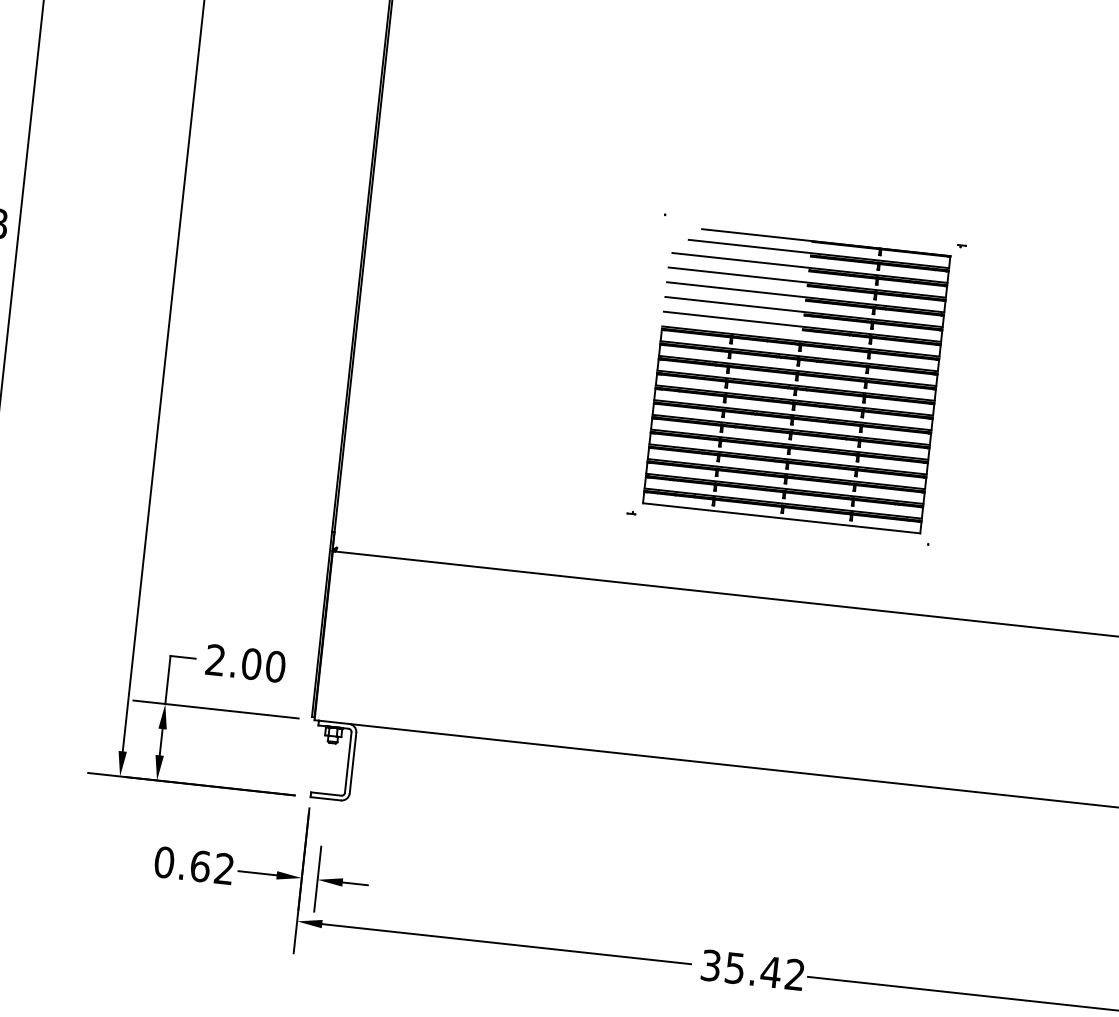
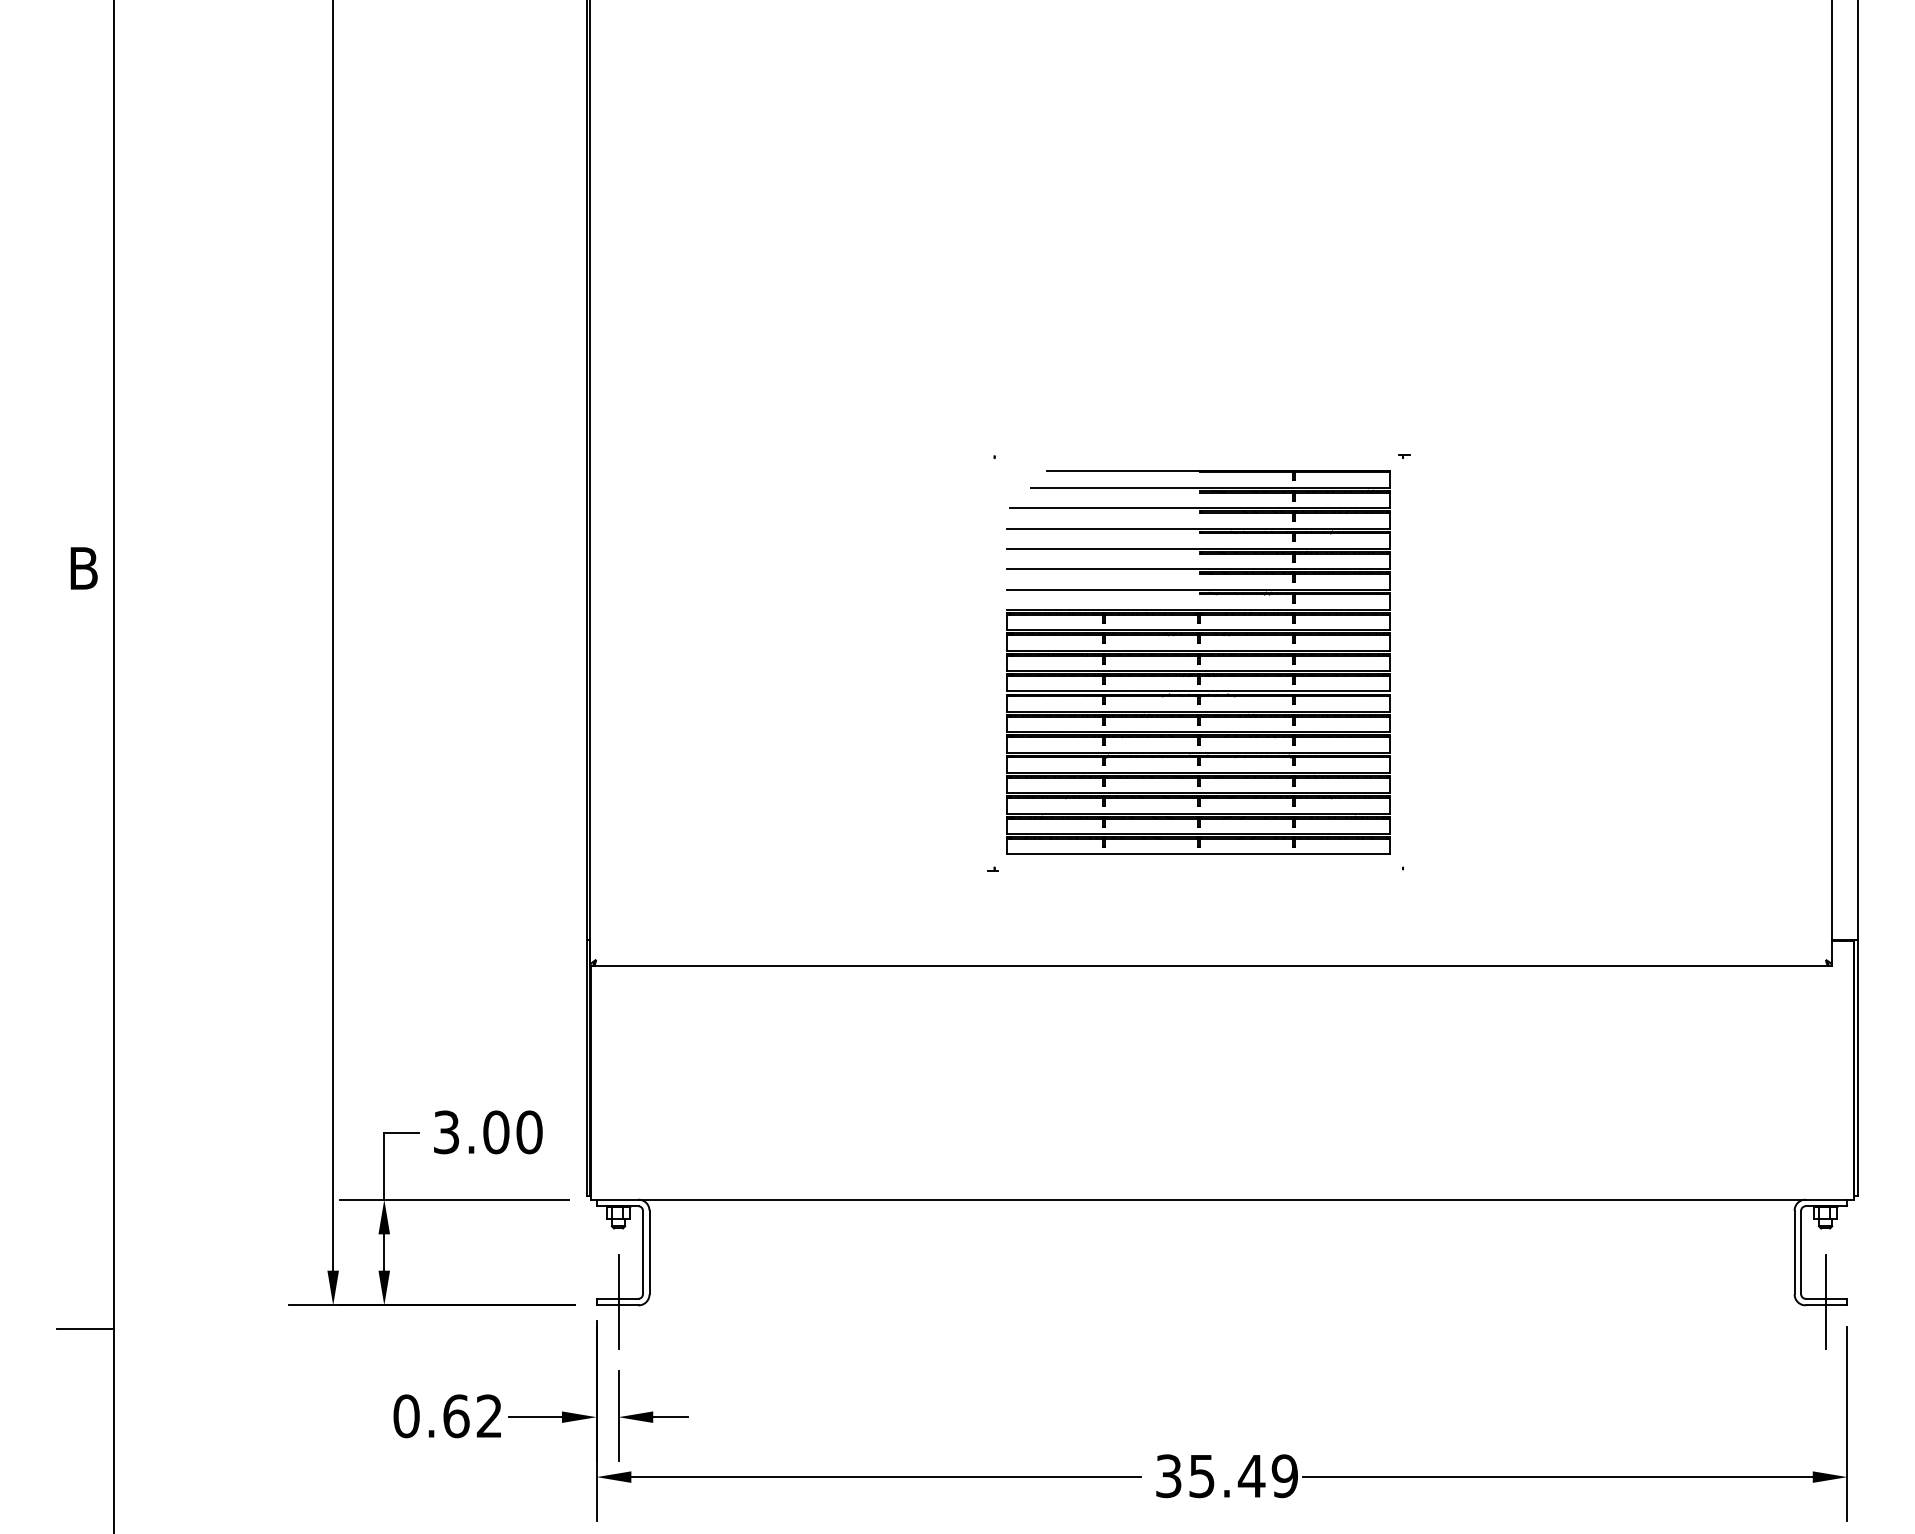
text: (215, 660) -> (446, 1132), 2.00 -> 3.00
line: (326, 796) -> (618, 1301), added
text: (794, 974) -> (1284, 1476), 35.42 -> 35.49

